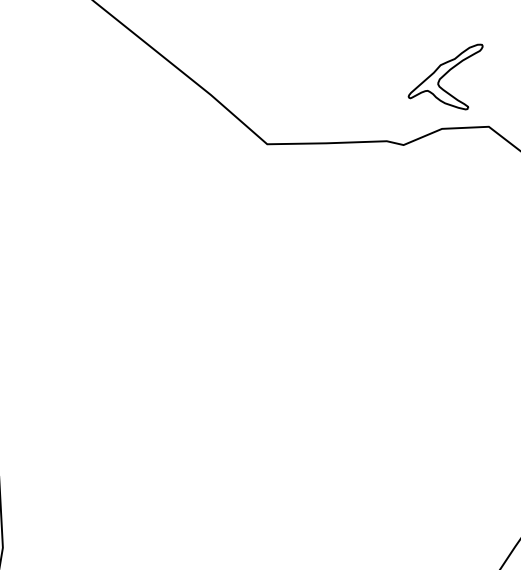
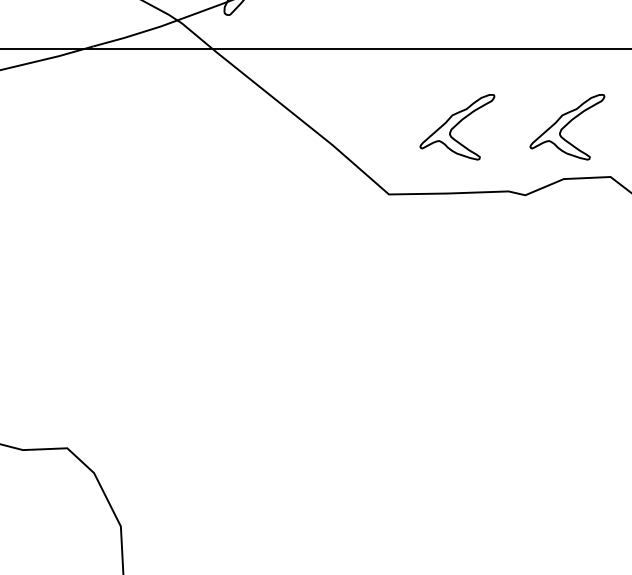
part: (335, 77) -> (457, 127), added

